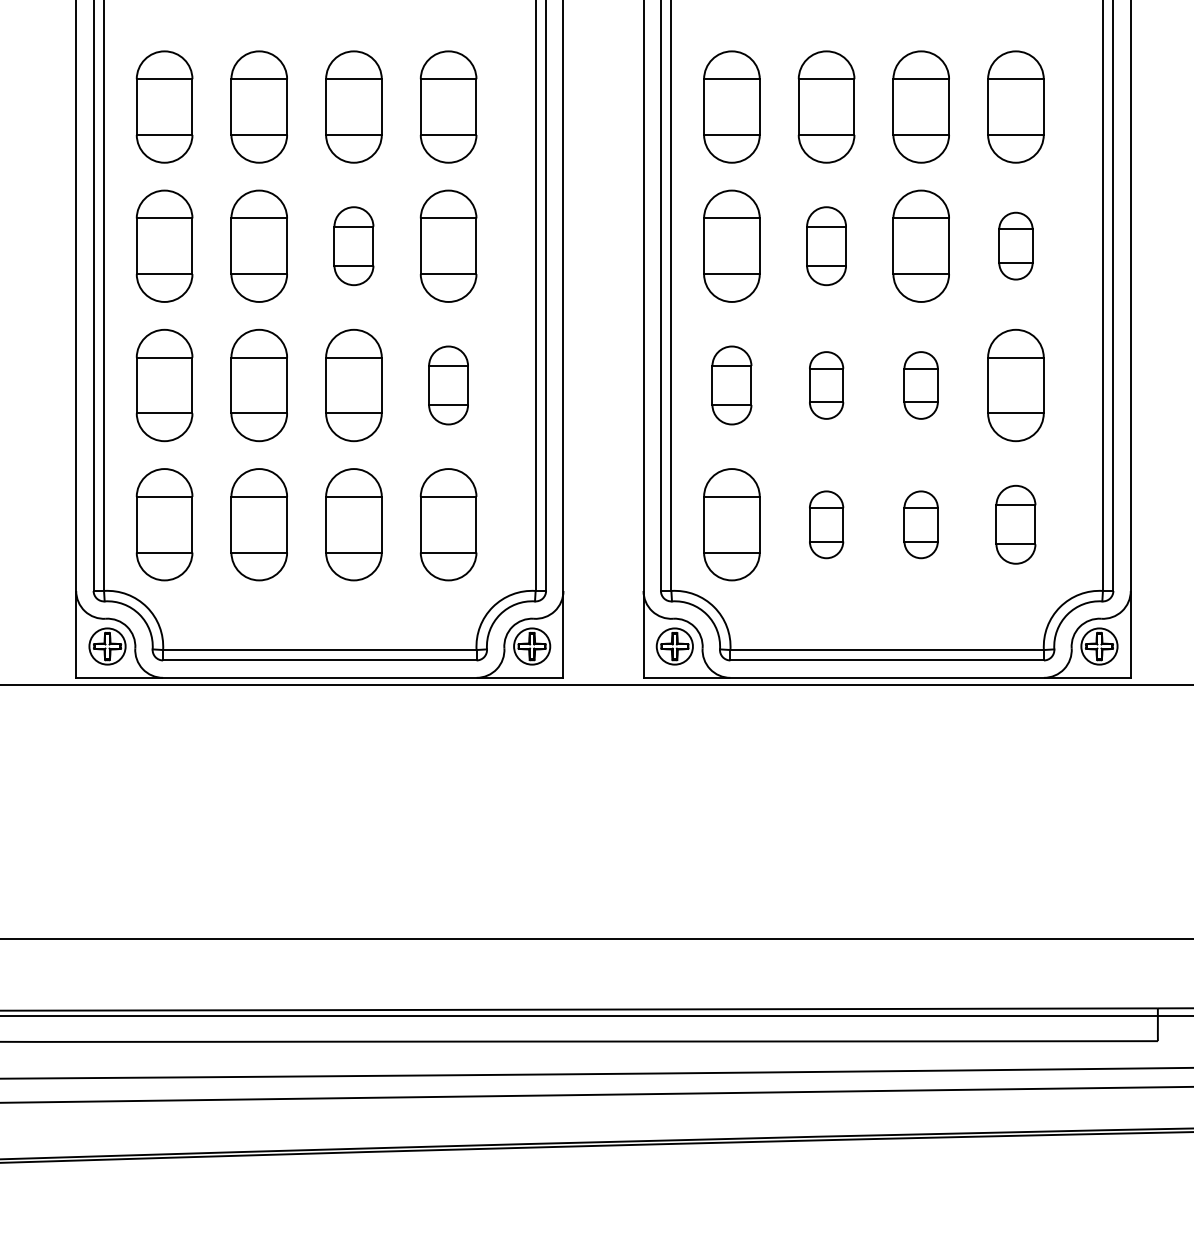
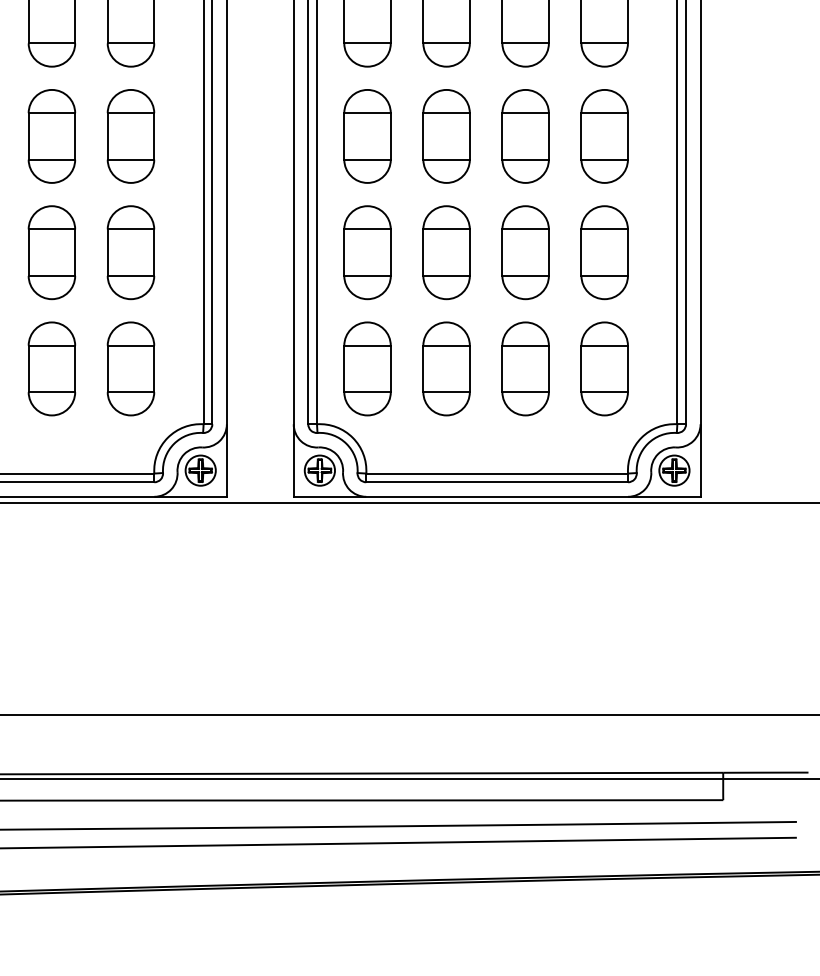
part: (353, 245) -> (51, 135), size x1.43
part: (826, 245) -> (446, 135), size x1.43
part: (1015, 245) -> (604, 135), size x1.67
part: (448, 385) -> (130, 252), size x1.43
part: (731, 385) -> (367, 252), size x1.43
part: (826, 385) -> (446, 252), size x1.67
part: (920, 385) -> (525, 252), size x1.67
part: (826, 524) -> (446, 368), size x1.67
part: (920, 524) -> (525, 368), size x1.67
part: (1015, 524) -> (604, 368), size x1.43

